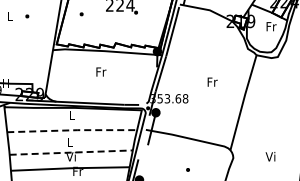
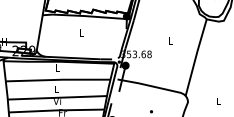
text: (101, 71) -> (81, 32), Fr -> L
text: (212, 81) -> (171, 40), Fr -> L
line: (72, 130) -> (58, 79), dashed -> solid
line: (71, 152) -> (57, 97), dashed -> solid
text: (270, 156) -> (217, 100), Vi -> L

